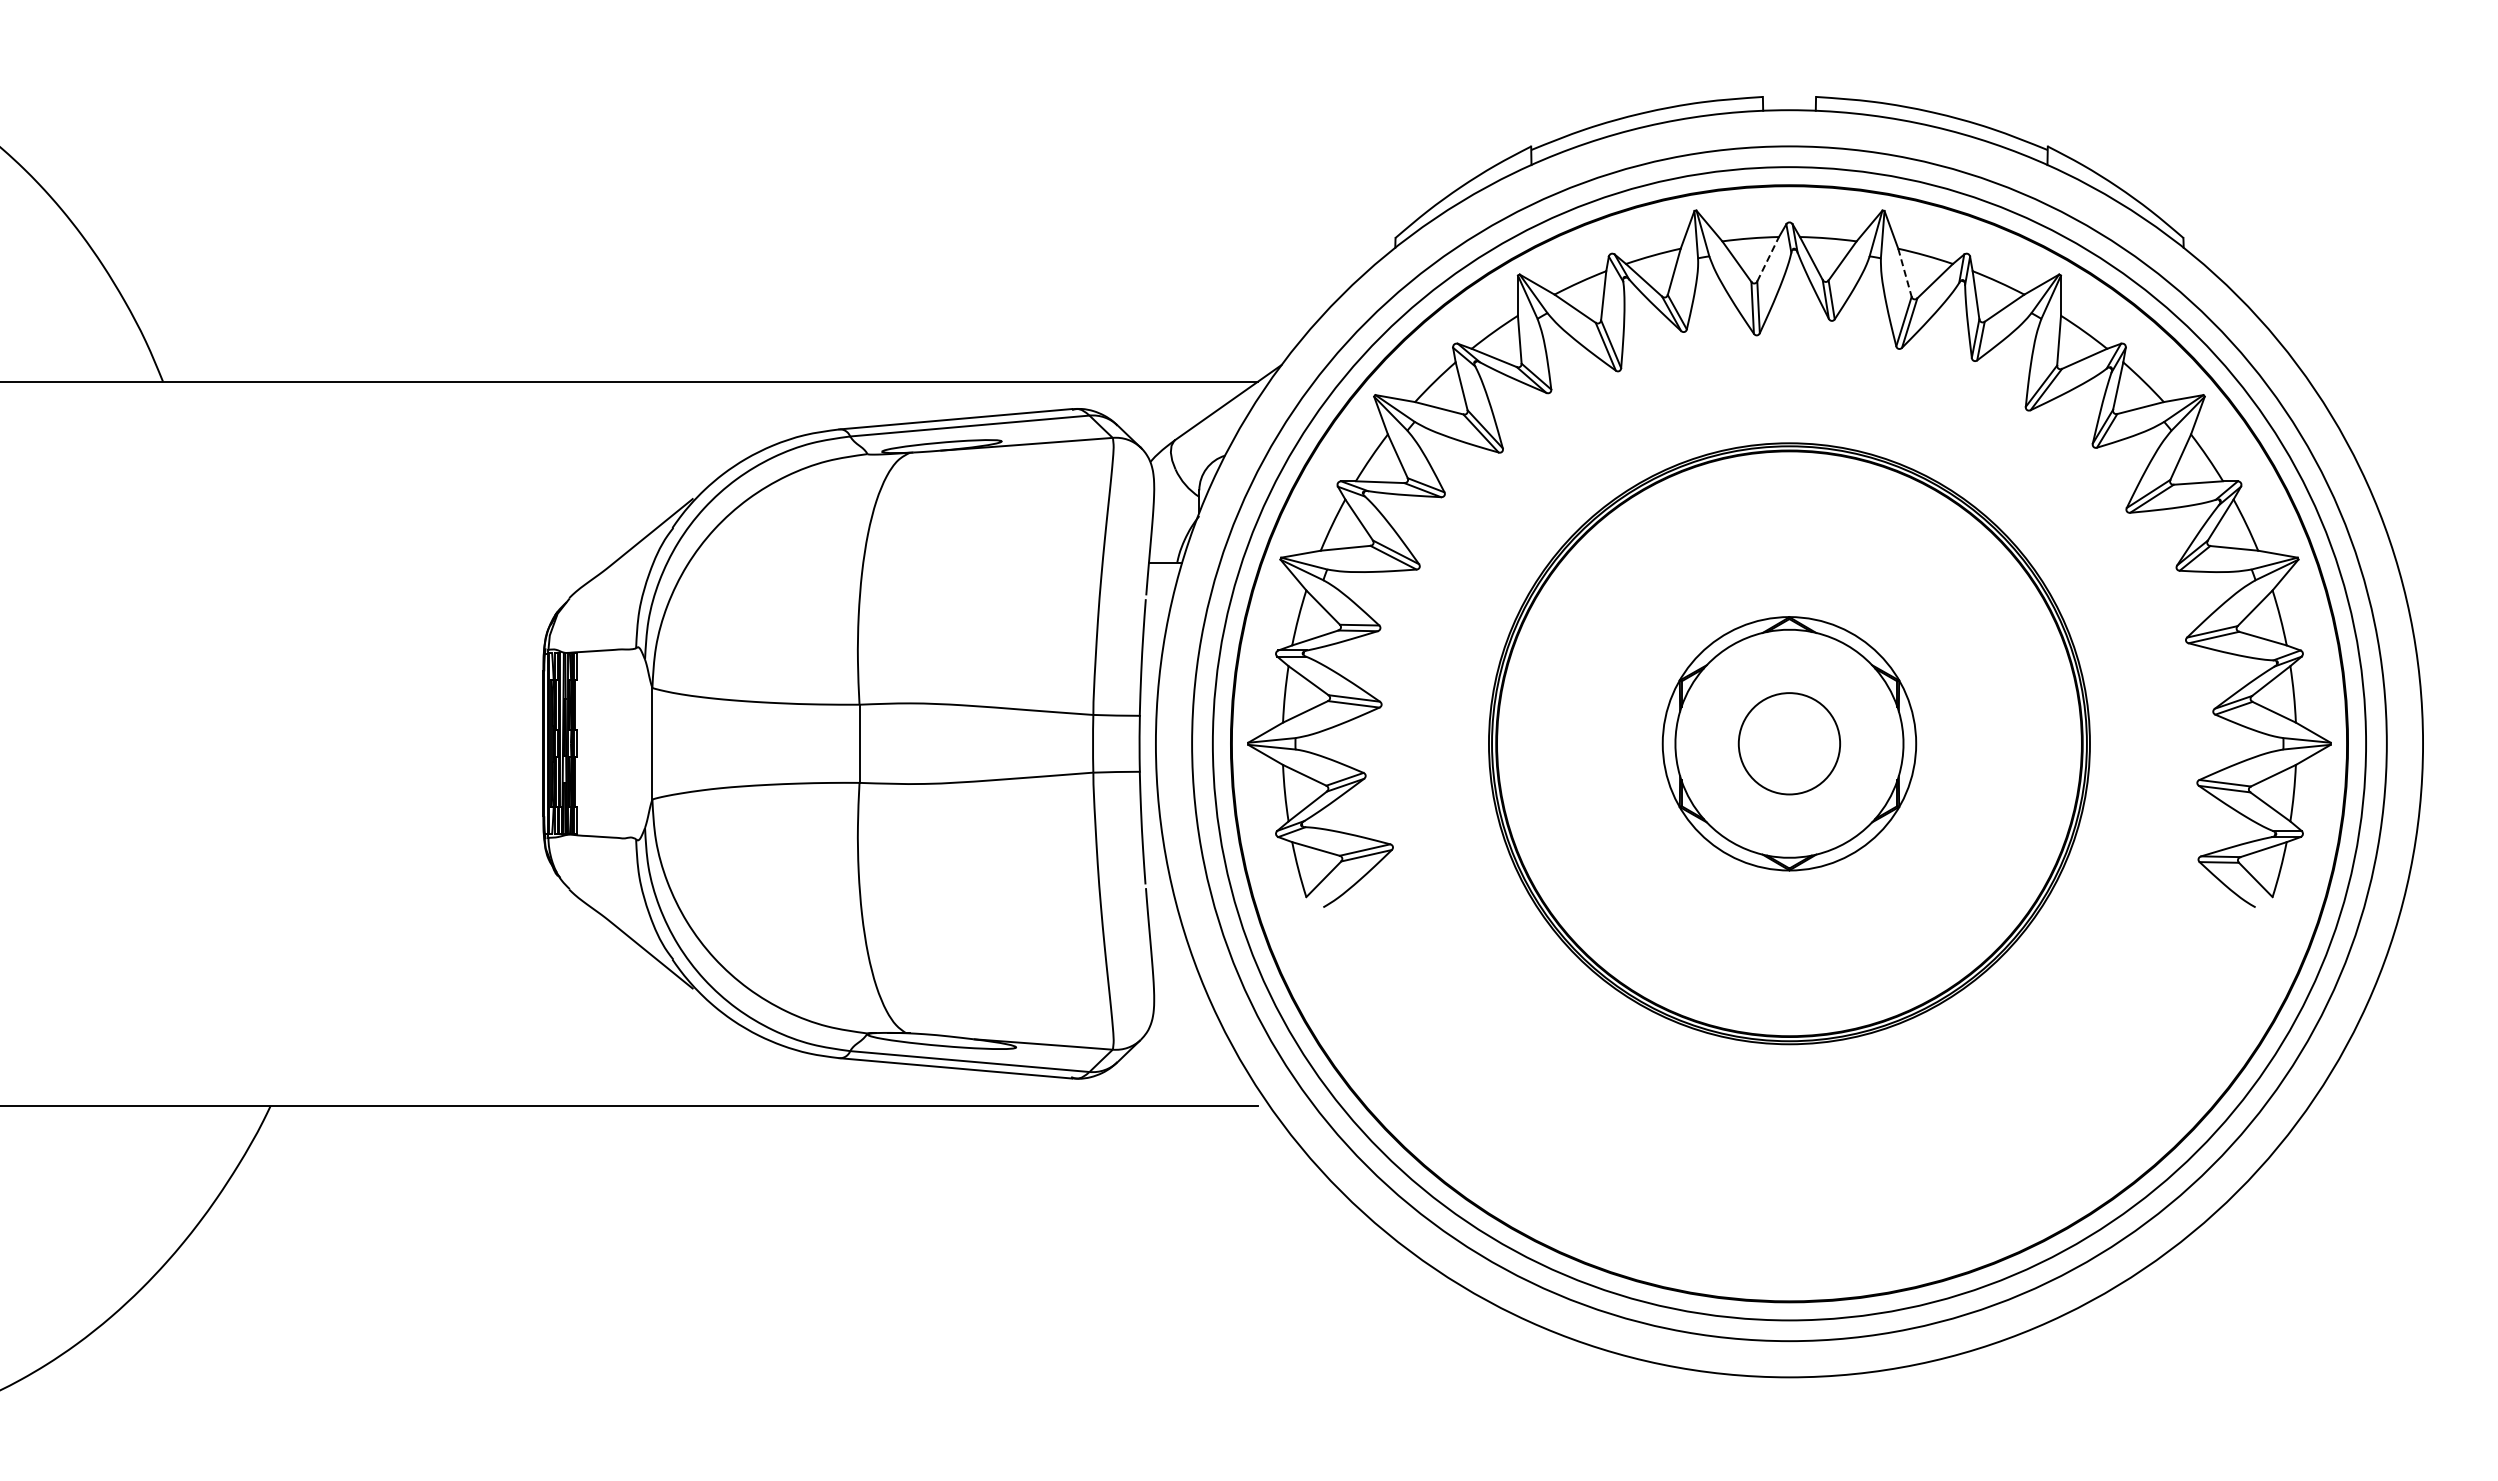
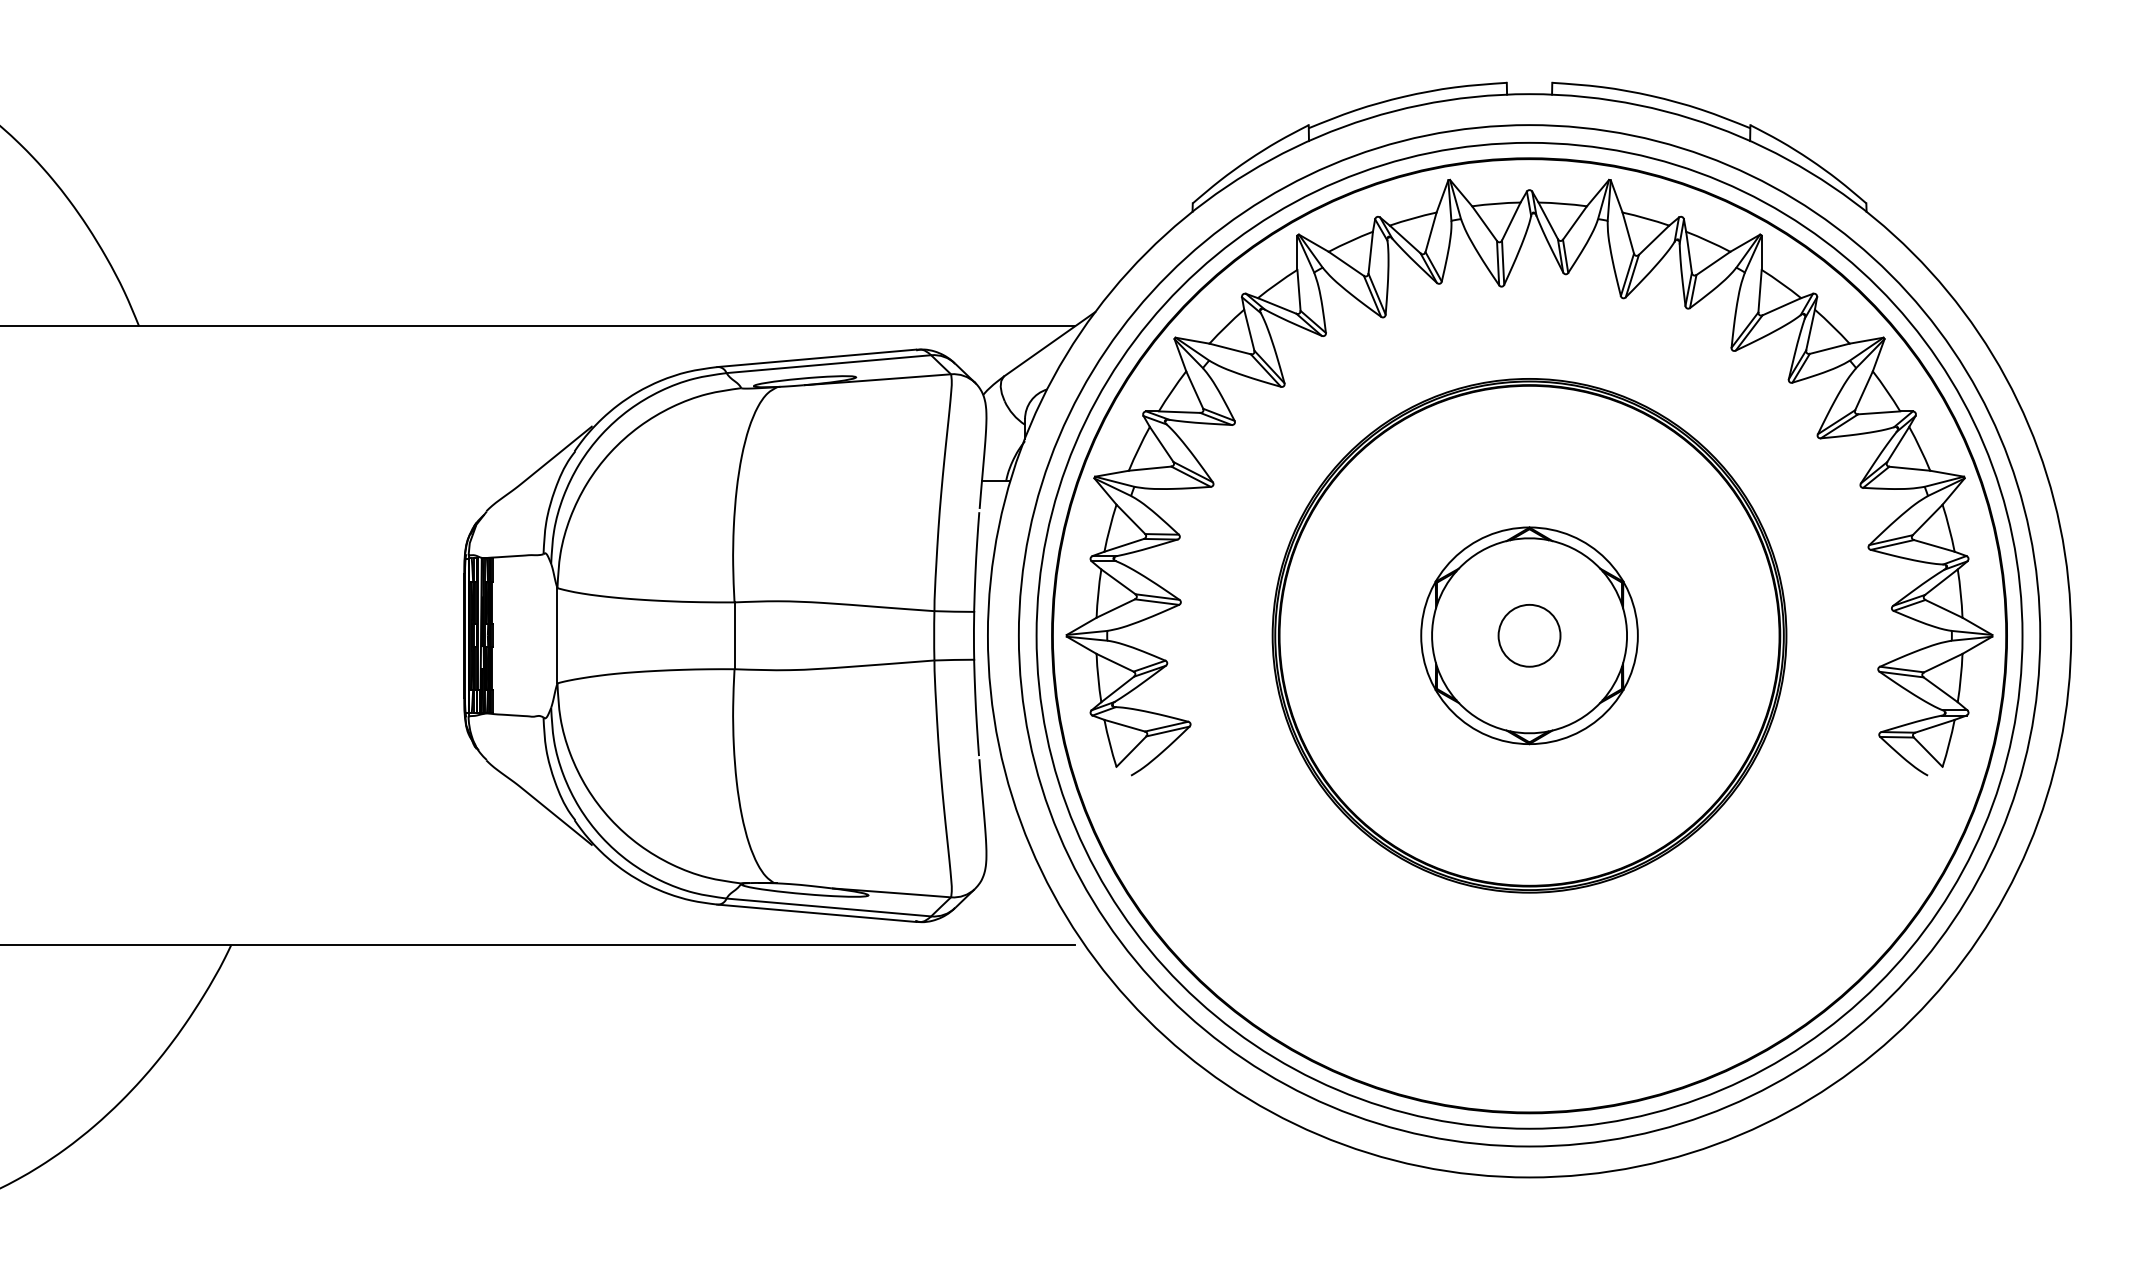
line: (1768, 259) -> (1511, 221), dashed -> solid
line: (1904, 272) -> (1627, 232), dashed -> solid
circle: (1789, 743) -> (1529, 635), size x0.71

